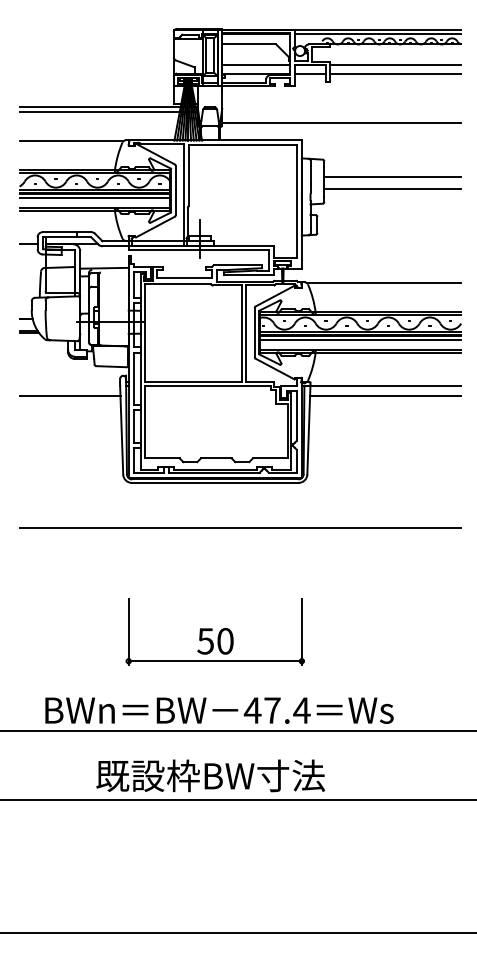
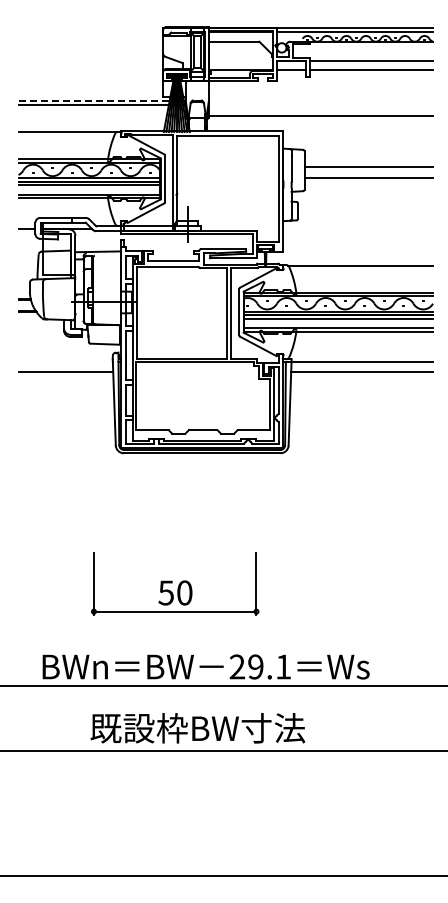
line: (256, 64) -> (240, 60), removed
line: (109, 107) -> (102, 100), solid -> dashed
line: (240, 527) -> (225, 495), removed
part: (215, 631) -> (175, 583), moved
text: (277, 710) -> (260, 666), 47.4 -> 29.1

